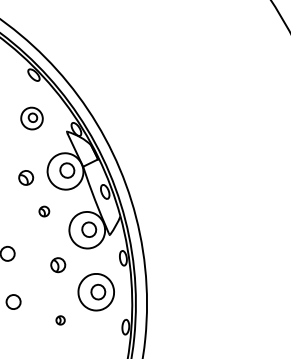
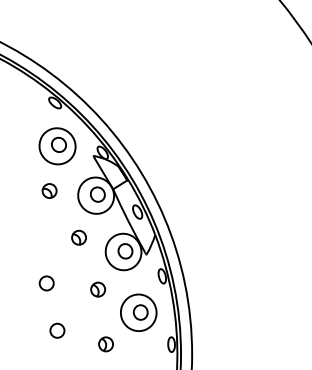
part: (31, 118) -> (57, 146), size x1.67
part: (26, 177) -> (49, 190), moved
part: (43, 211) -> (78, 237), size x1.43
part: (60, 320) -> (105, 344), size x1.67

